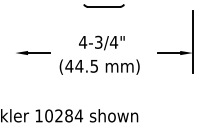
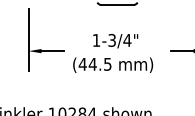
line: (15, 41) -> (28, 39), added
text: (83, 42) -> (96, 40), 4-3/4" -> 1-3/4"

